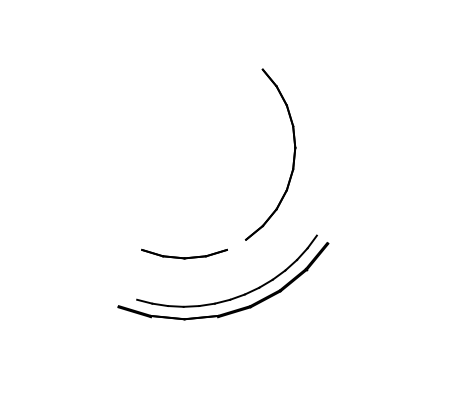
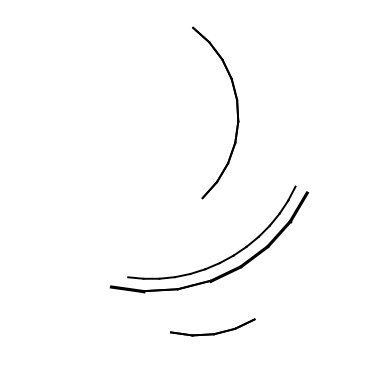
part: (293, 154) -> (236, 106), moved
part: (184, 253) -> (213, 329), moved

